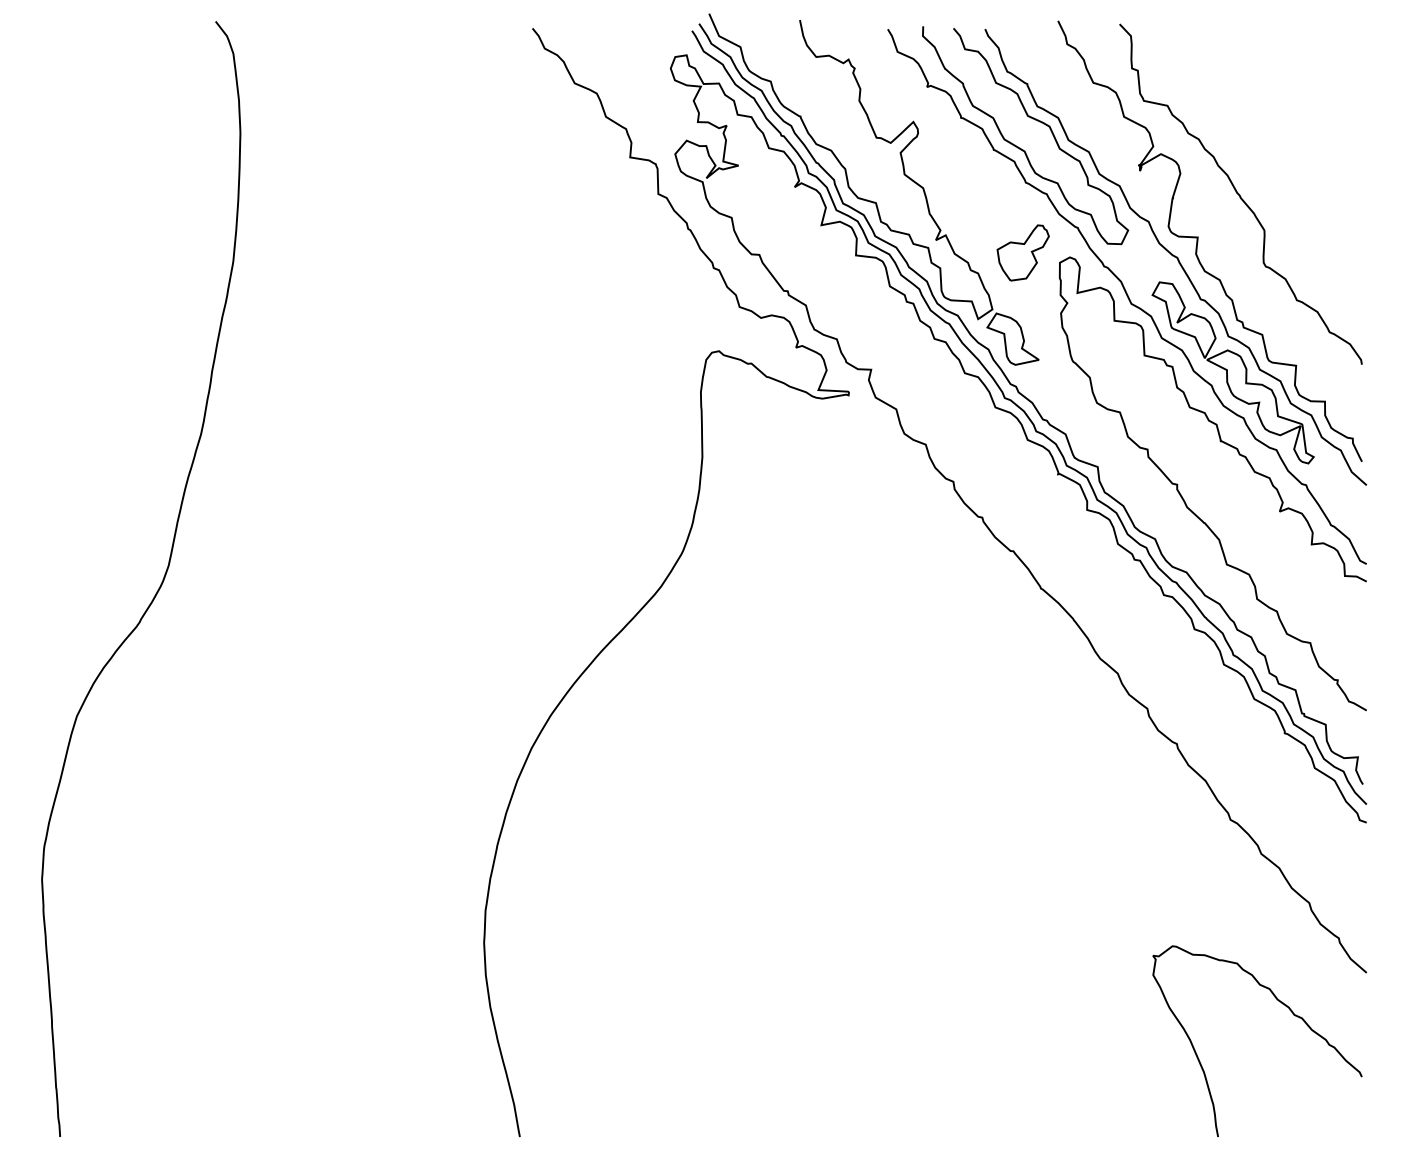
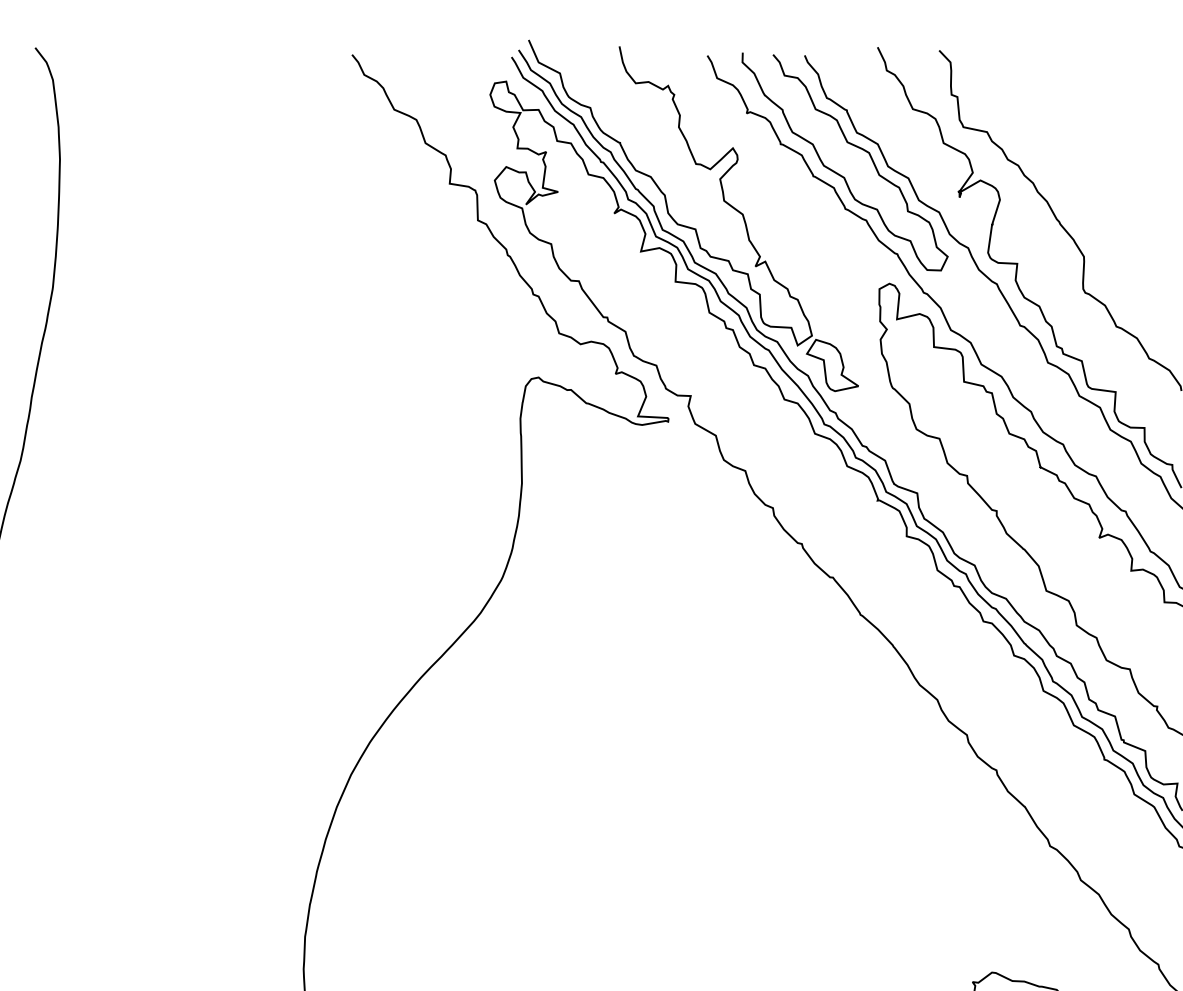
part: (1022, 252) -> (842, 278), removed
part: (1232, 372) -> (1052, 398), removed

